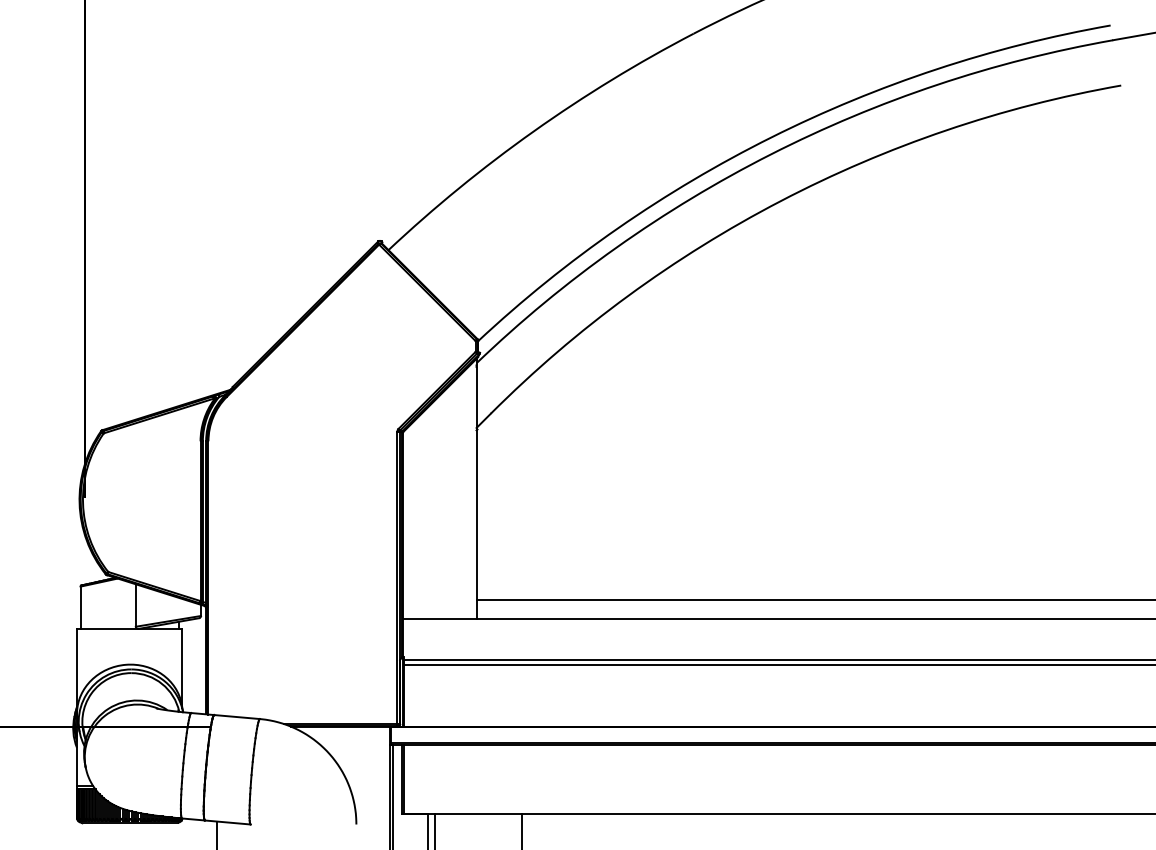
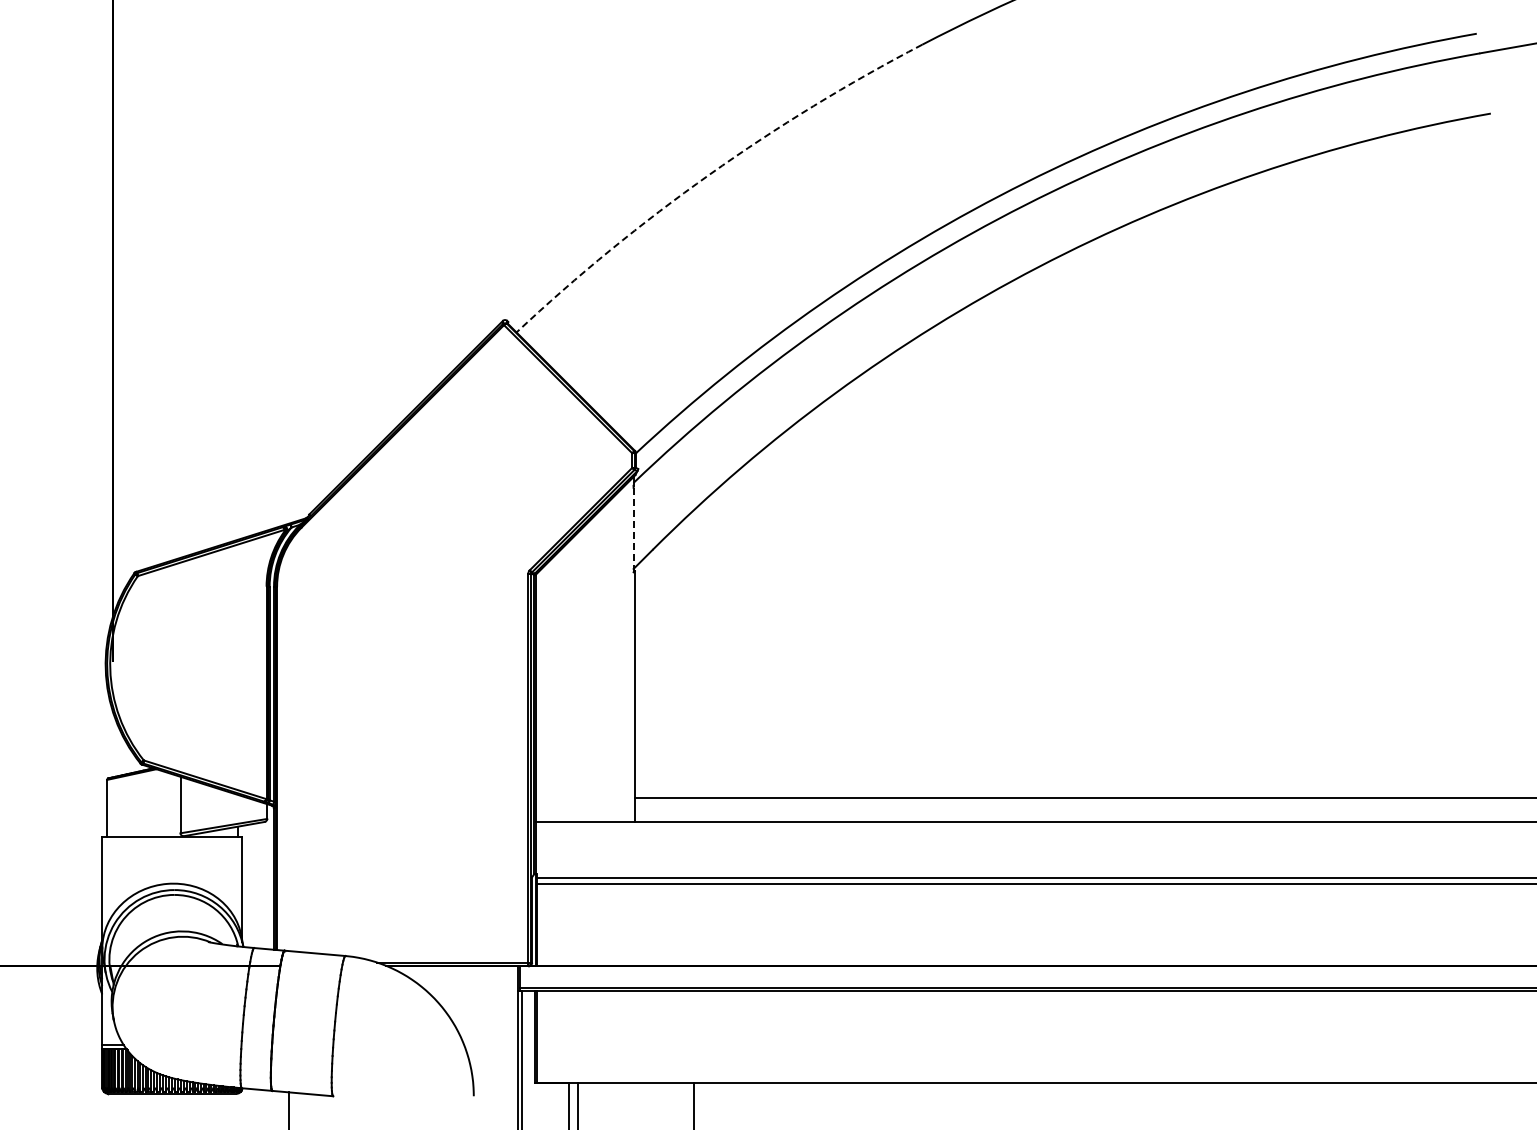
arc: (533, 131) -> (709, 174), solid -> dashed
line: (476, 398) -> (633, 529), solid -> dashed

